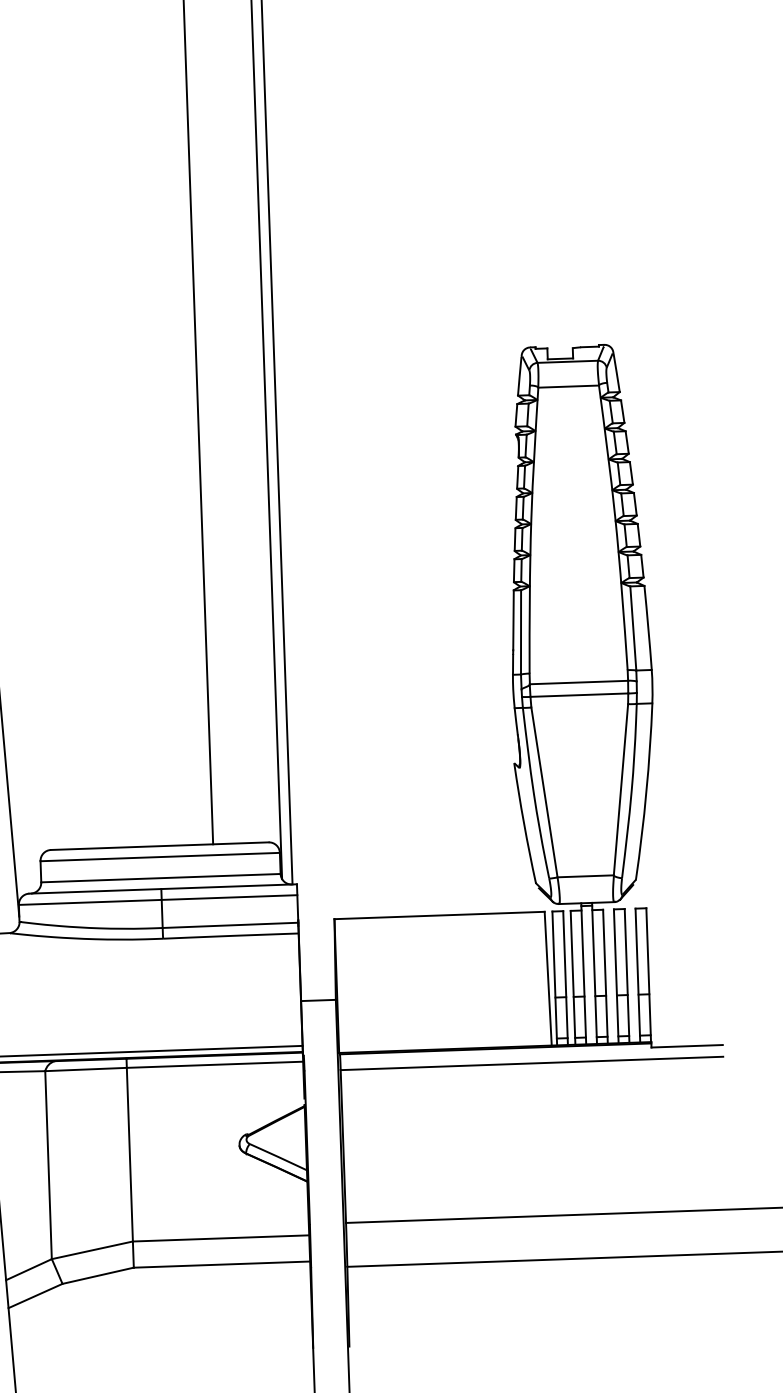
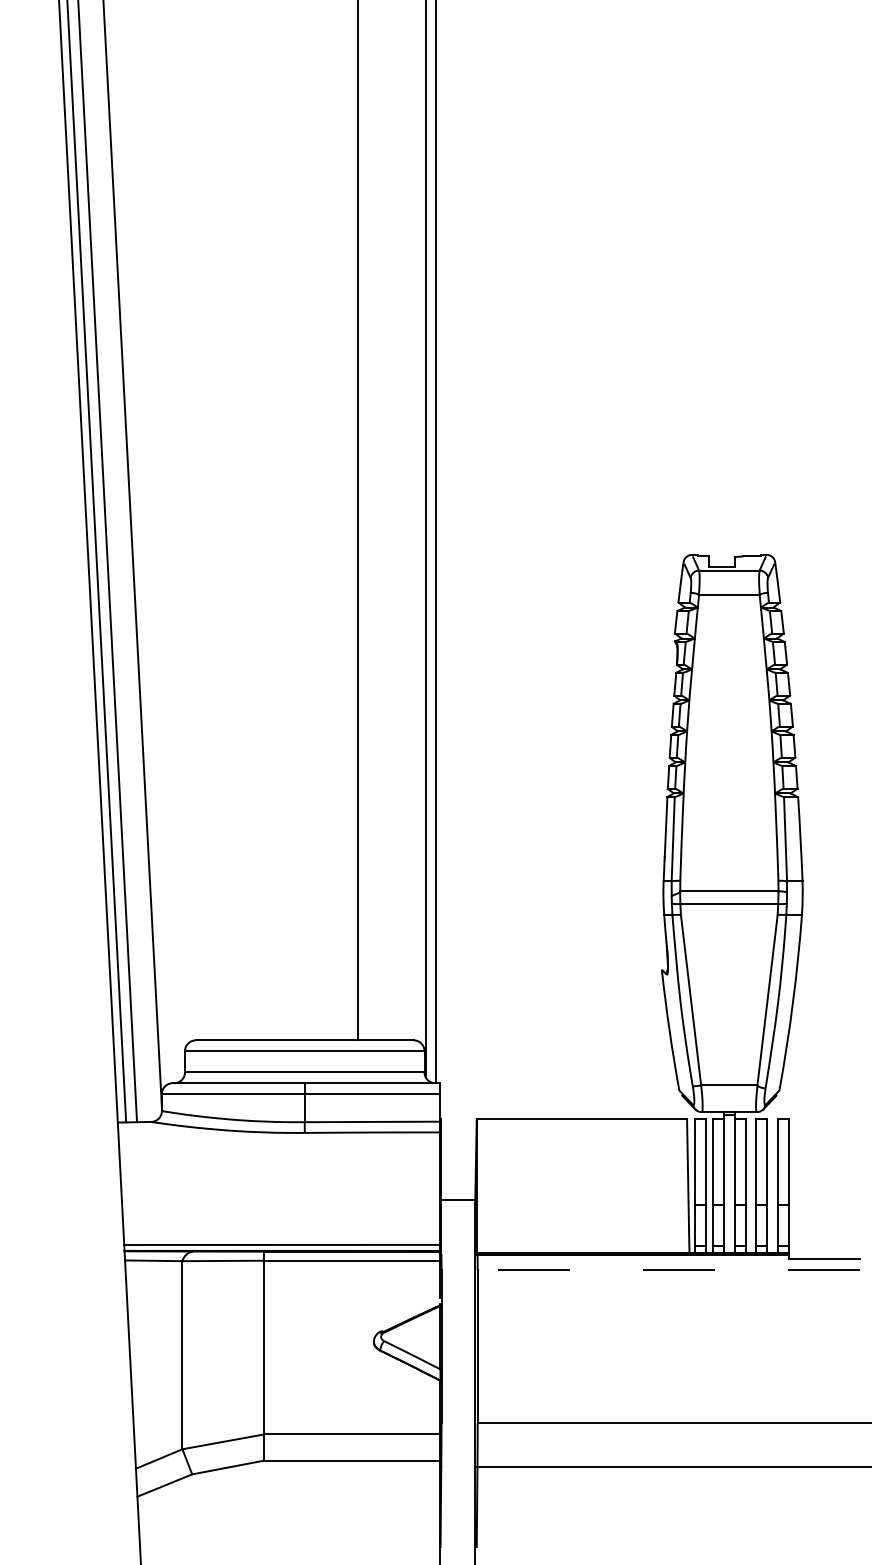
line: (531, 1063) -> (668, 1270), solid -> dashed

